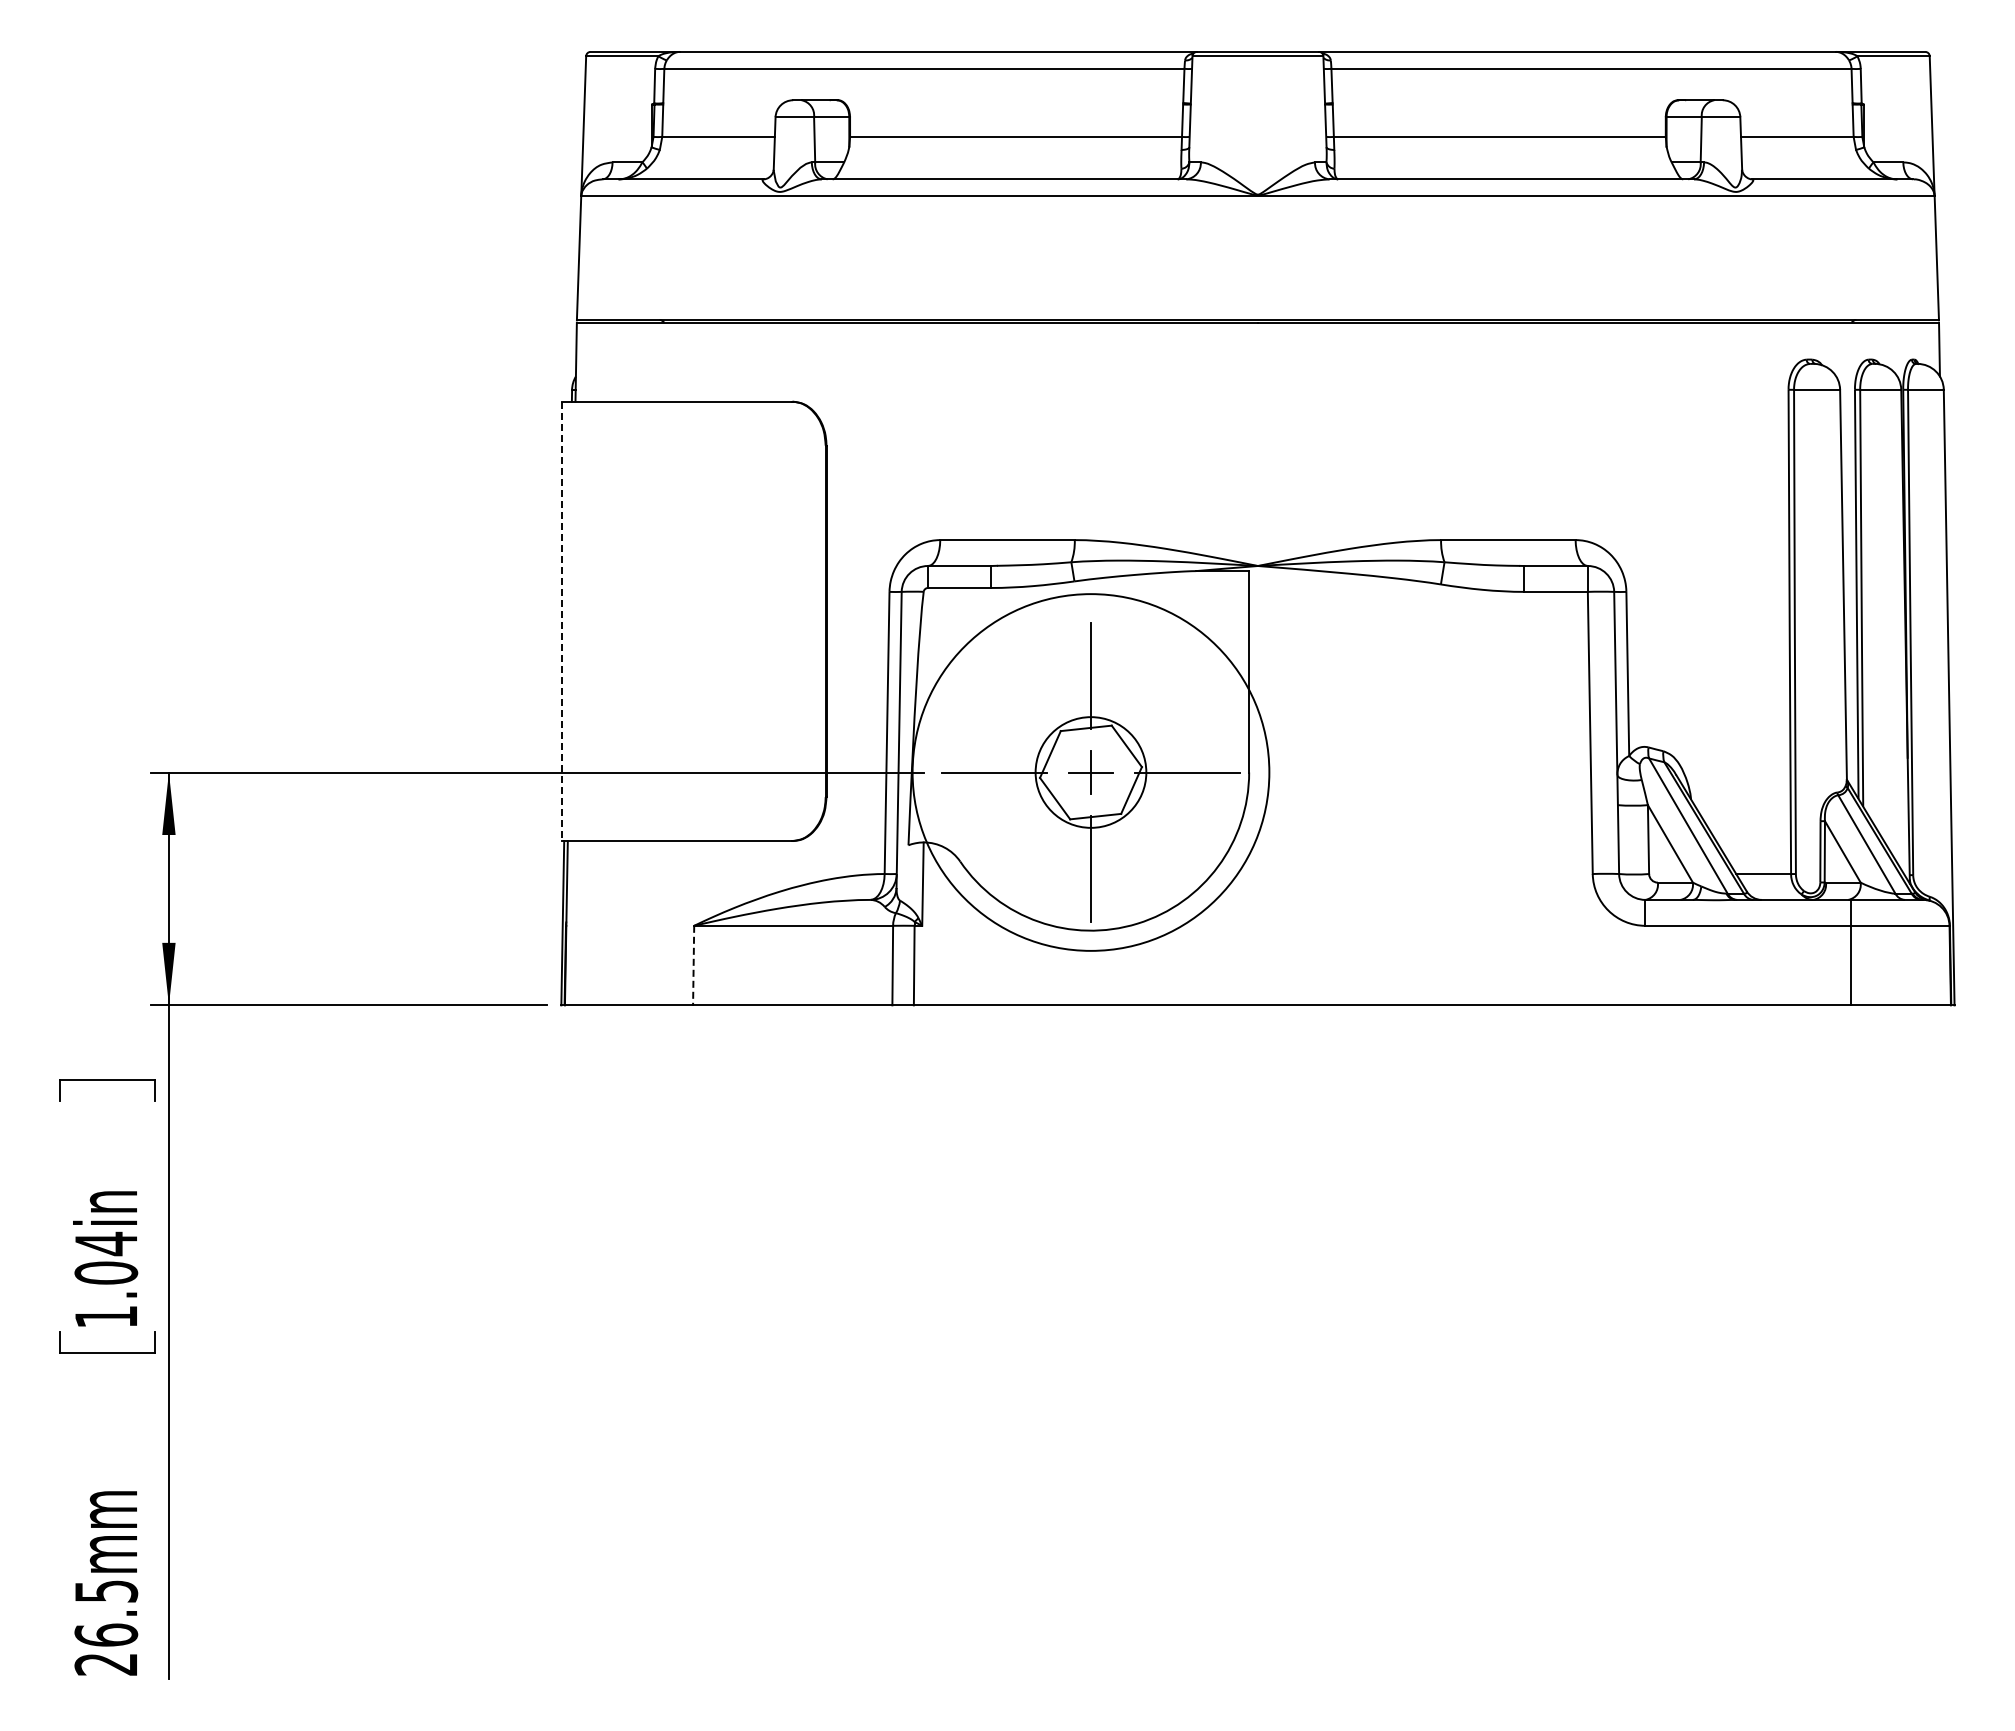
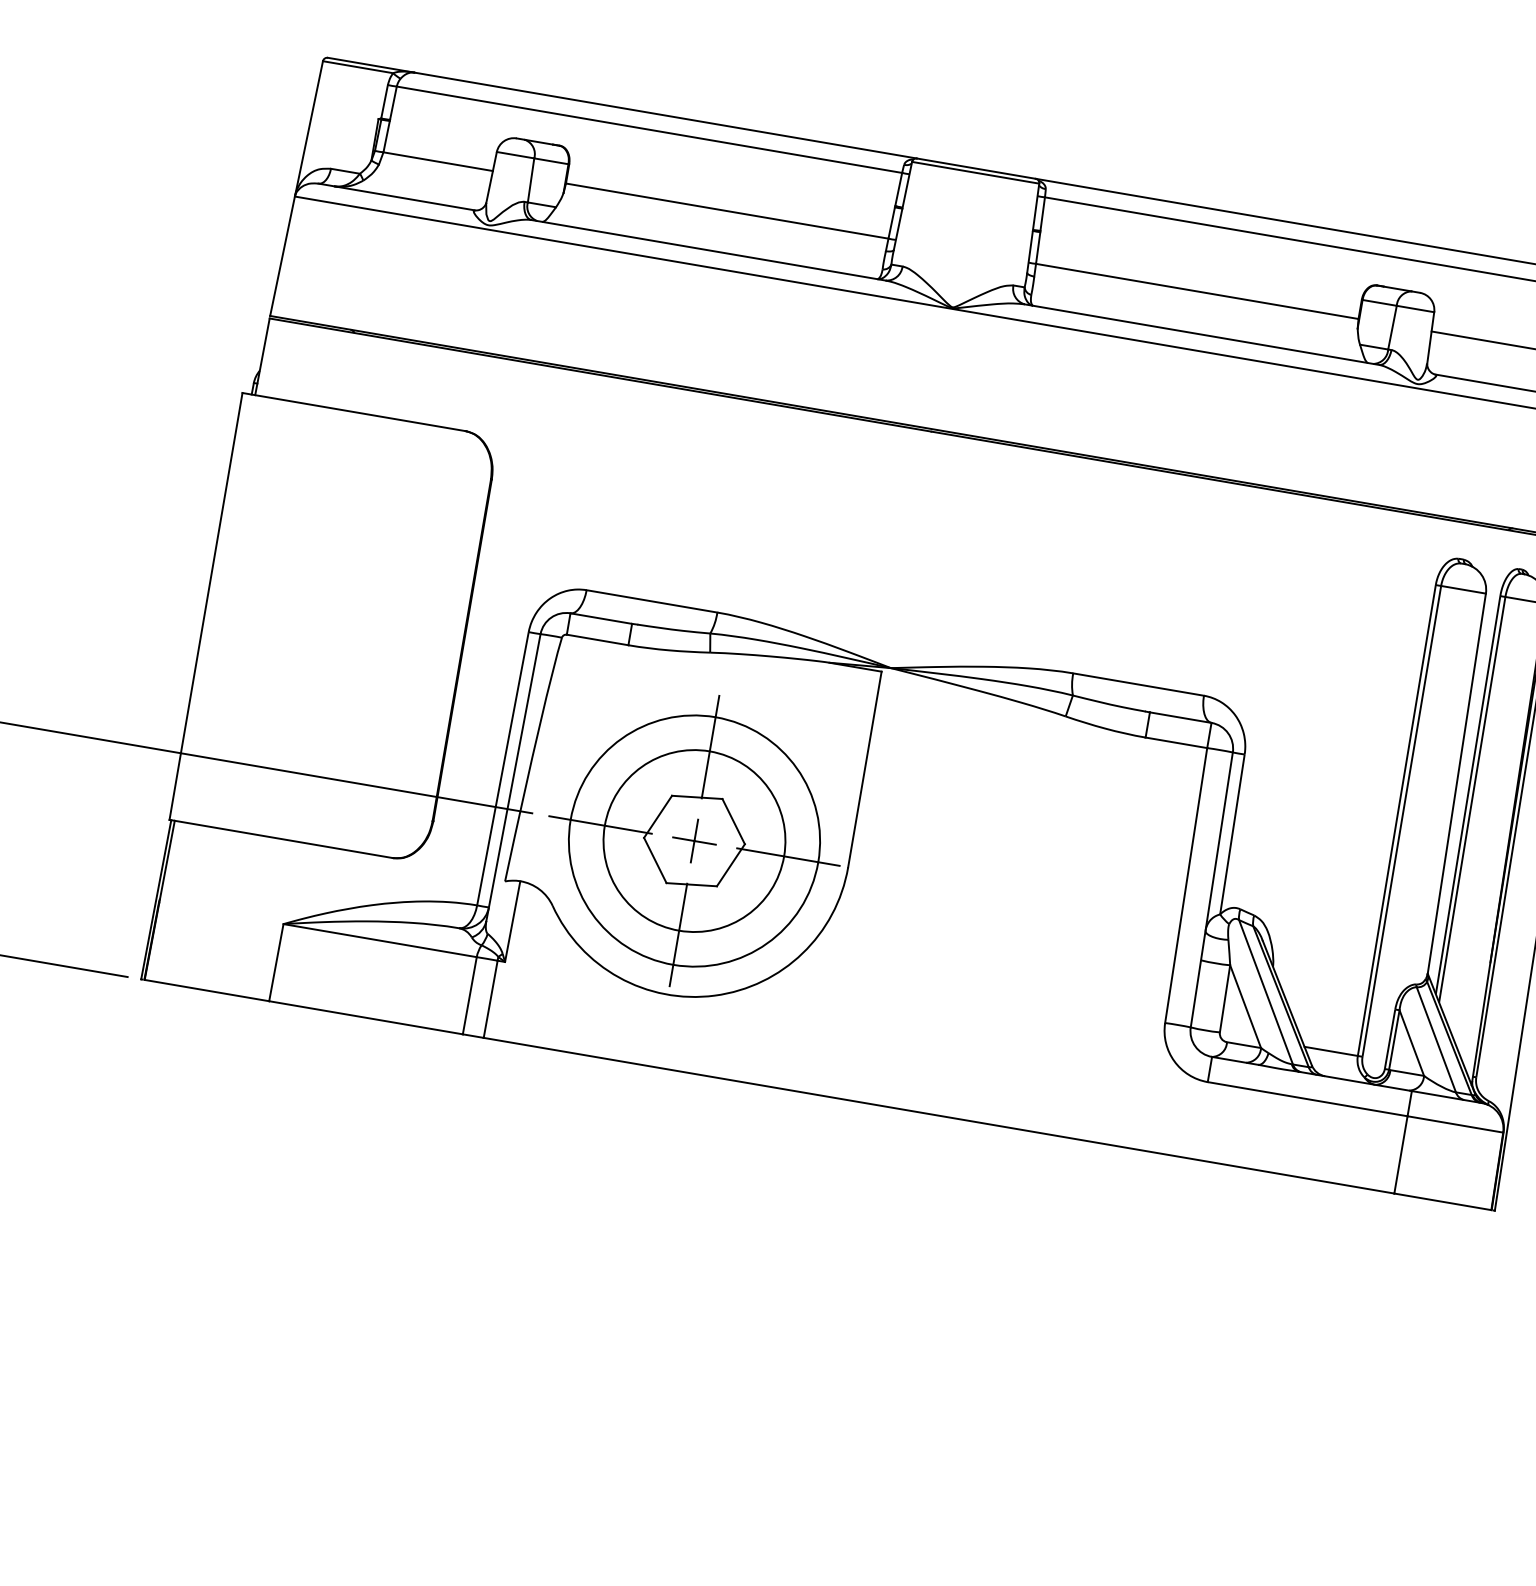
line: (562, 621) -> (206, 606), dashed -> solid
circle: (1090, 772) -> (694, 840), size x0.71
circle: (1090, 772) -> (694, 840), size x1.67
line: (693, 965) -> (276, 962), dashed -> solid

